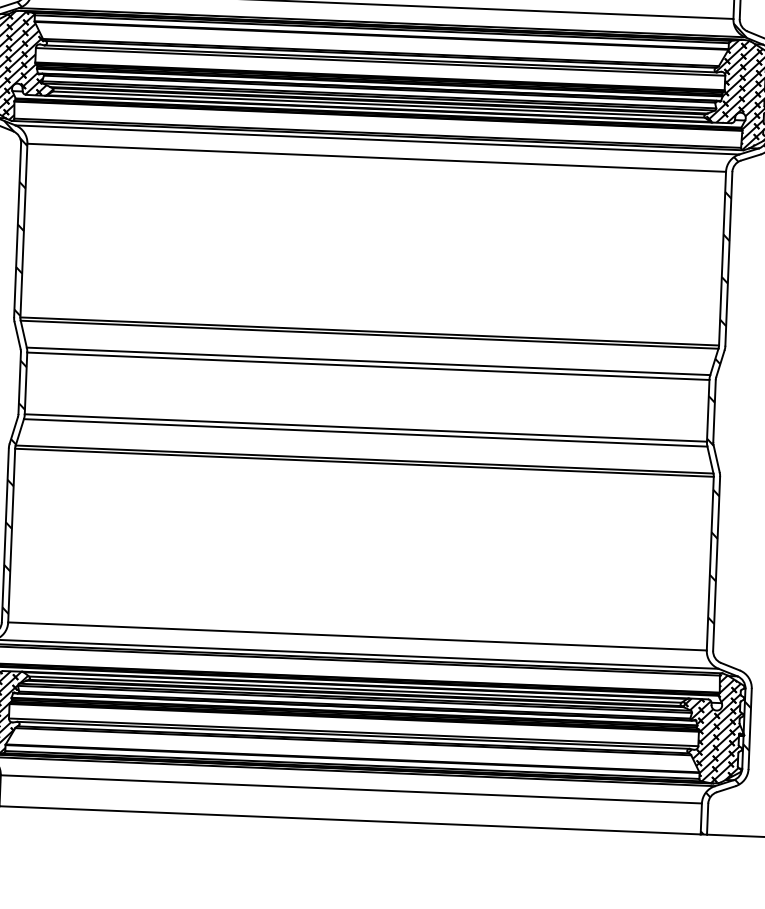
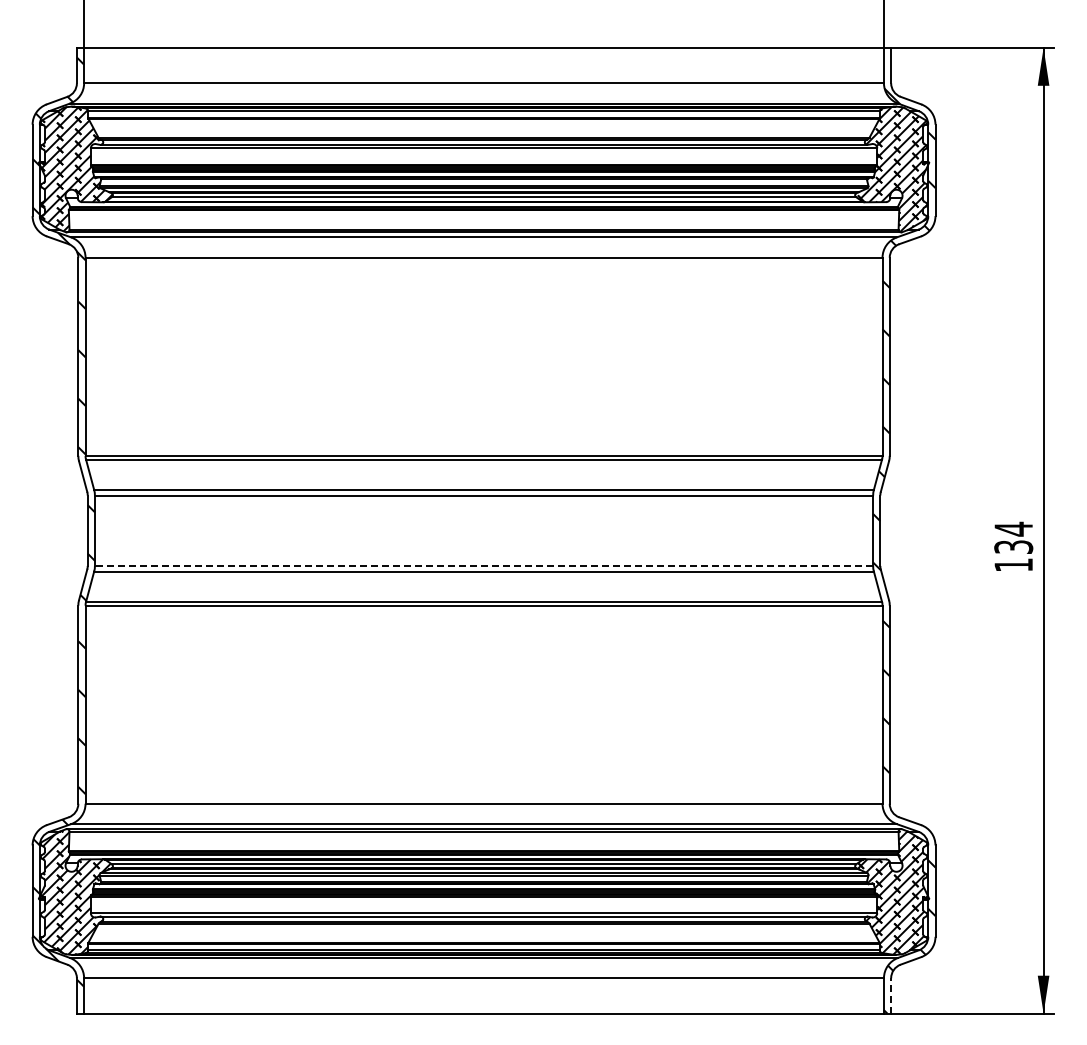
line: (365, 427) -> (483, 565), solid -> dashed
line: (707, 818) -> (891, 995), solid -> dashed

